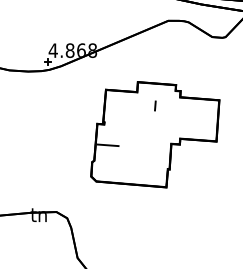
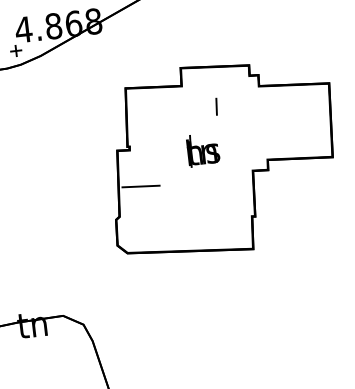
part: (144, 128) -> (202, 149), added

